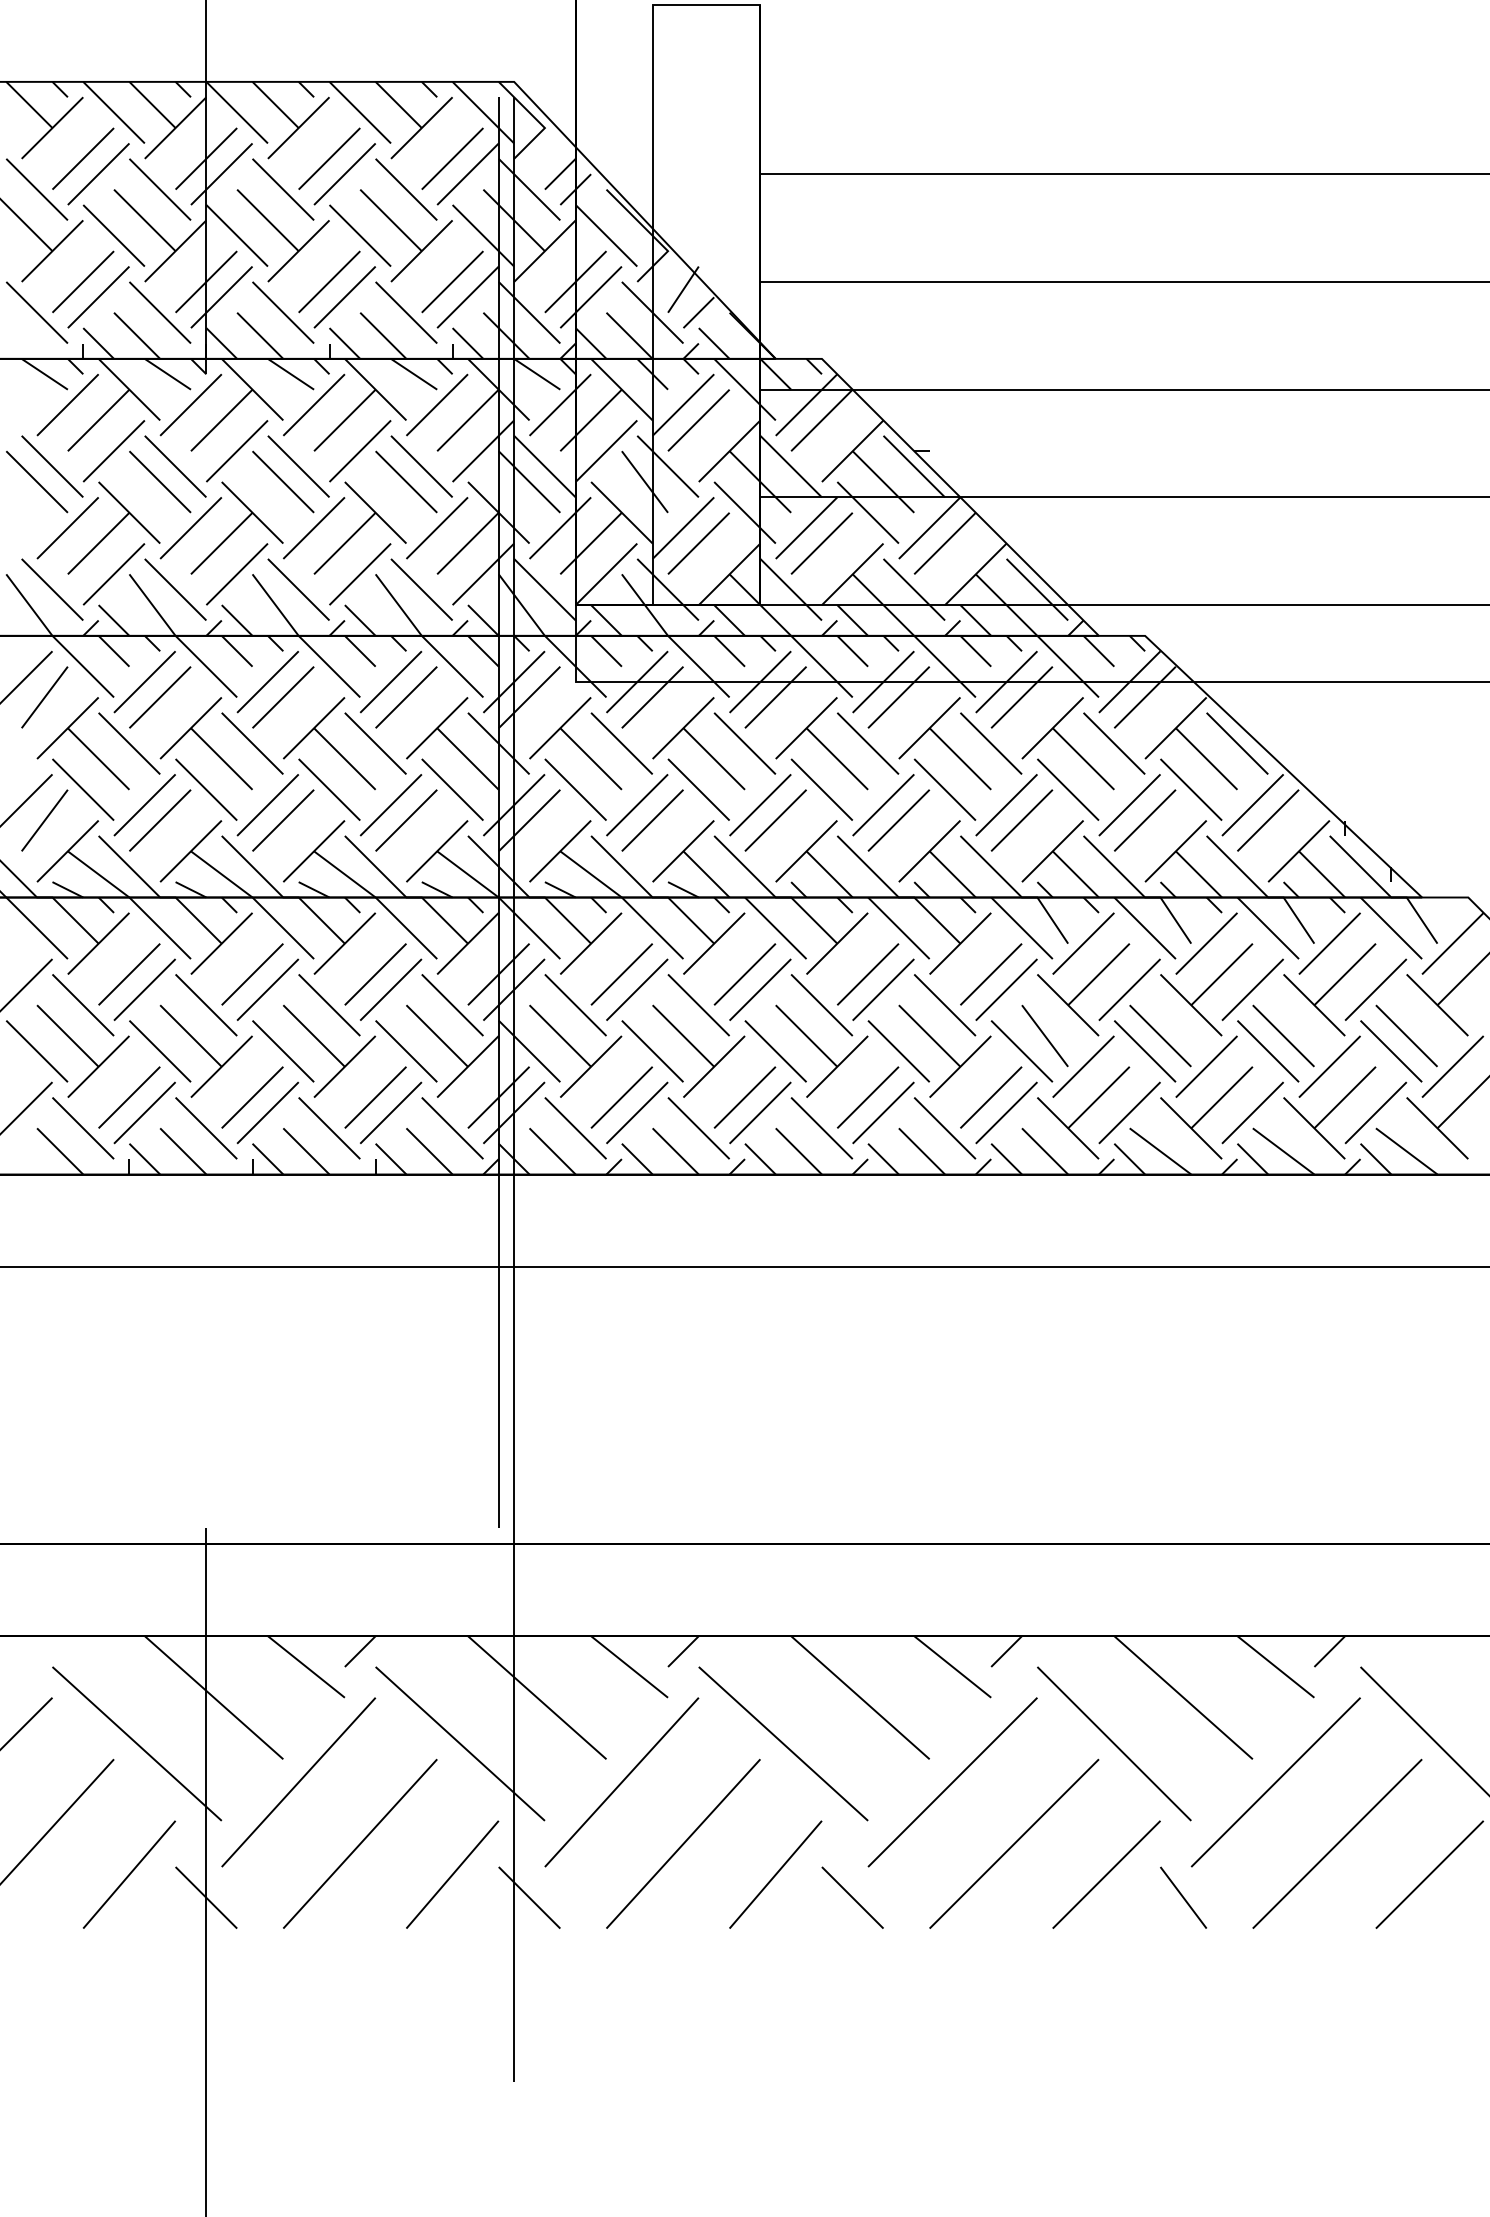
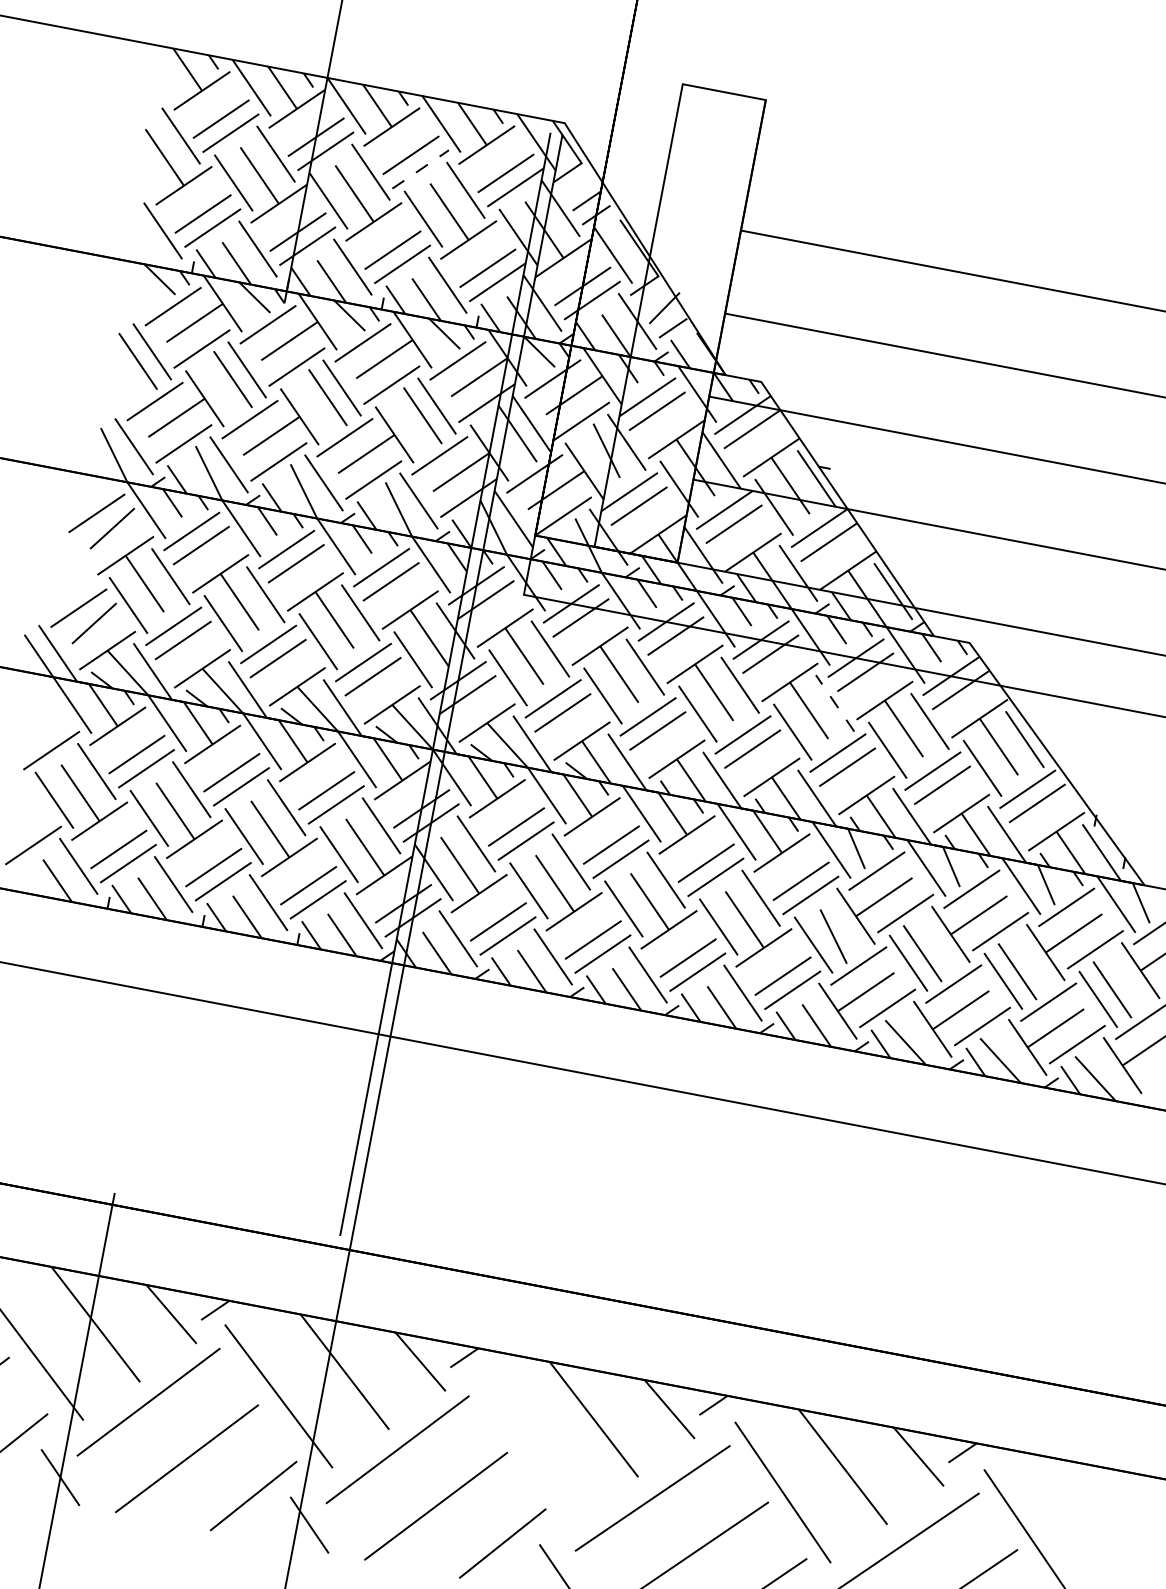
line: (344, 174) -> (420, 169), solid -> dashed
line: (991, 743) -> (835, 703), solid -> dashed
line: (783, 1743) -> (528, 1443), removed

